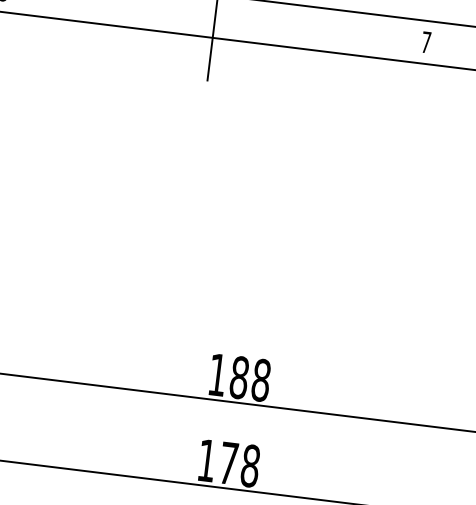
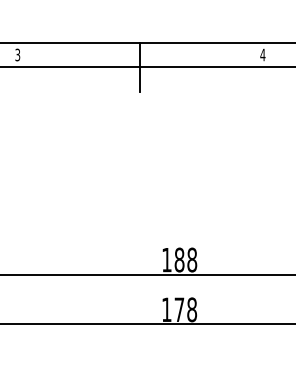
text: (425, 41) -> (262, 54), 7 -> 4

